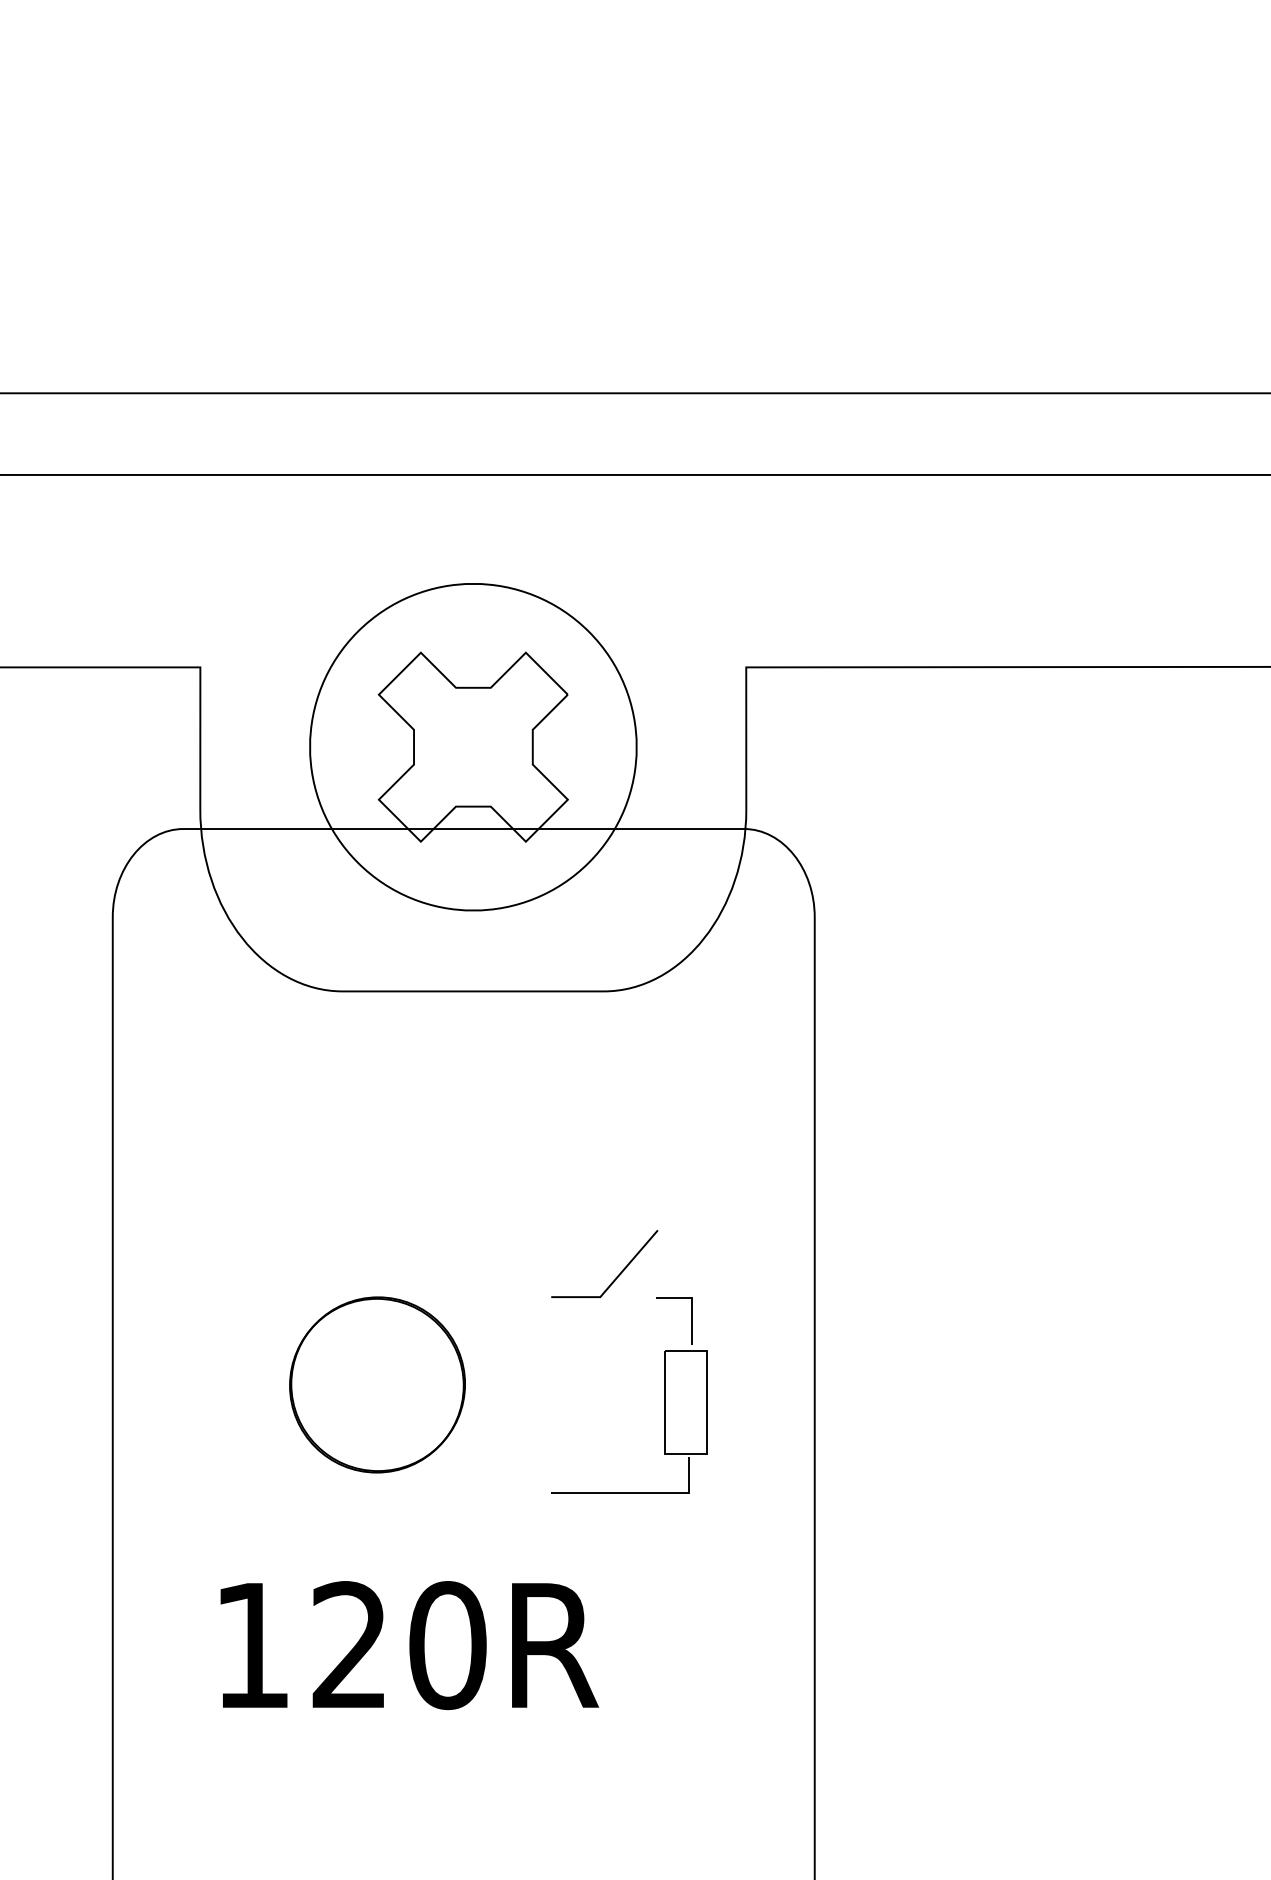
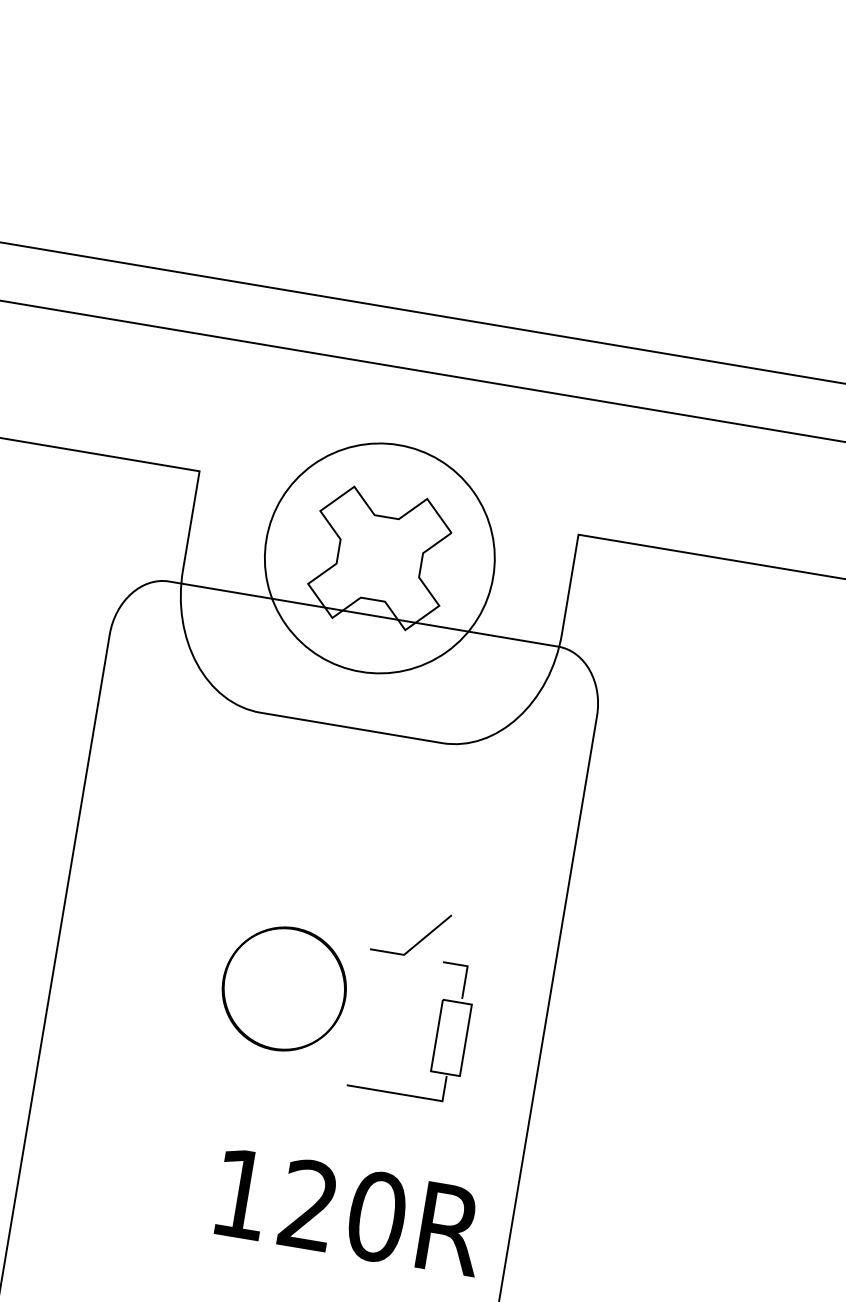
part: (377, 1384) -> (284, 988), moved
text: (409, 1645) -> (350, 1212), moved

